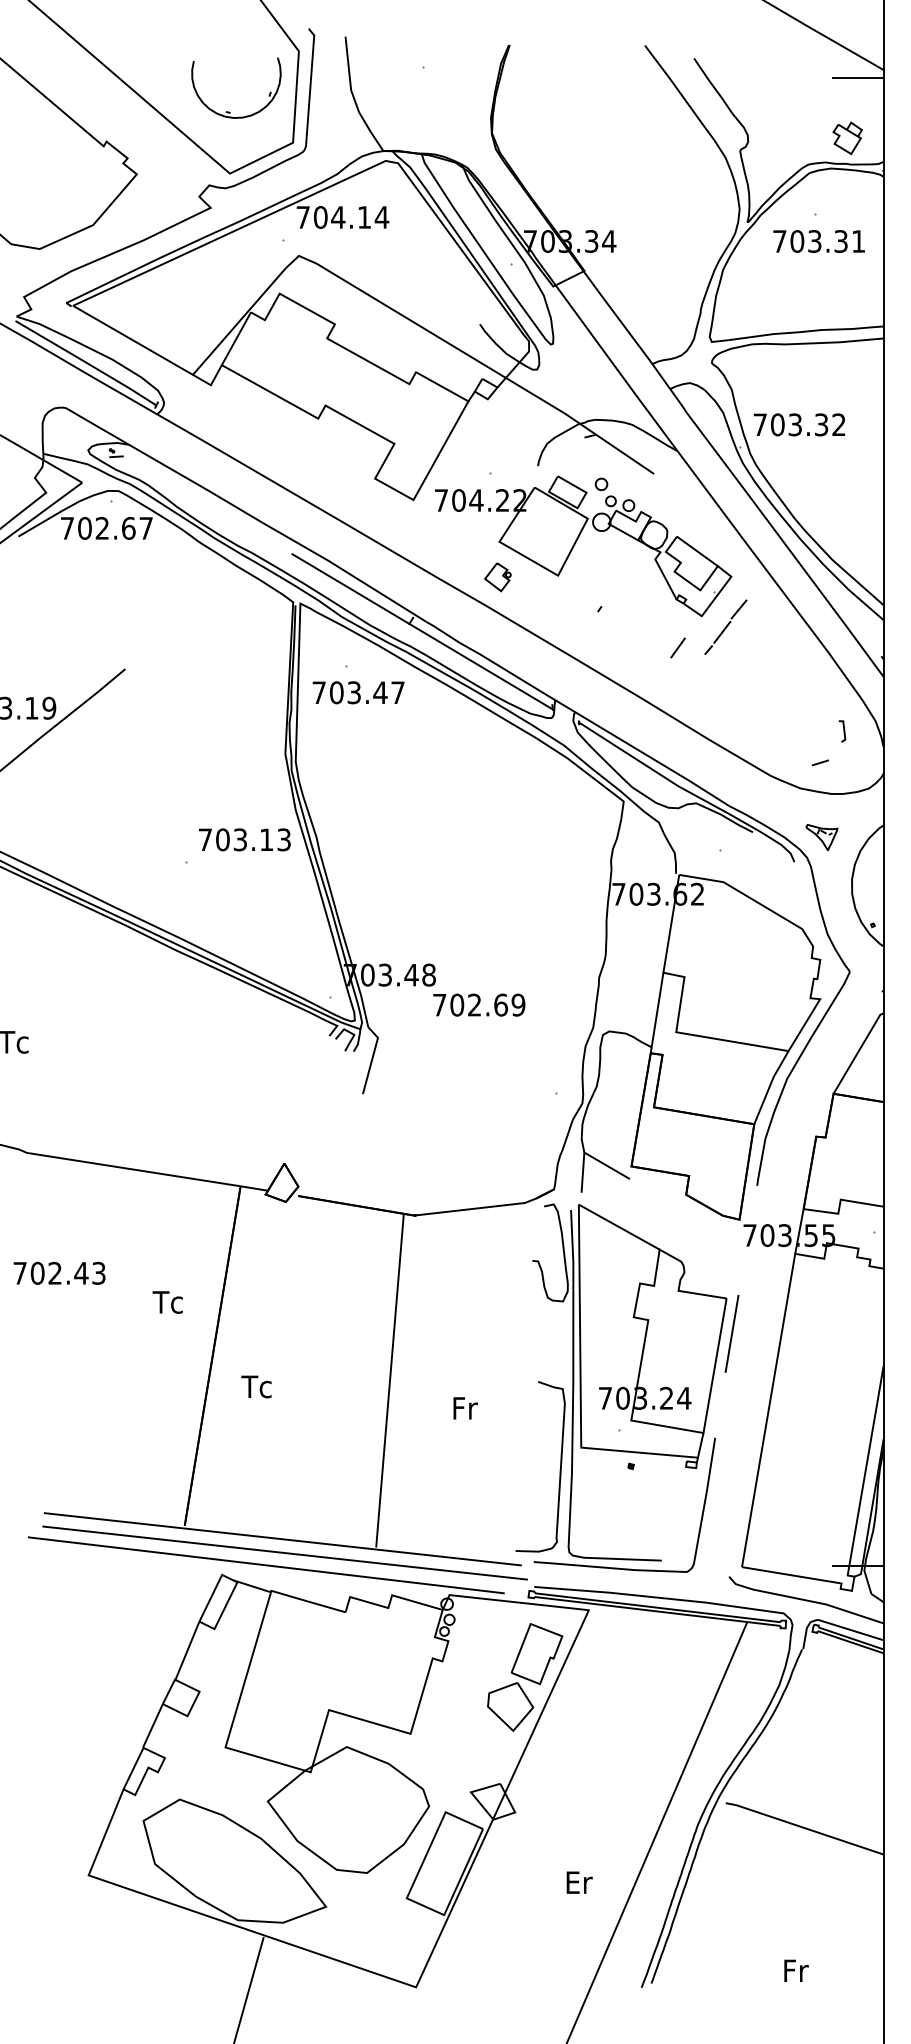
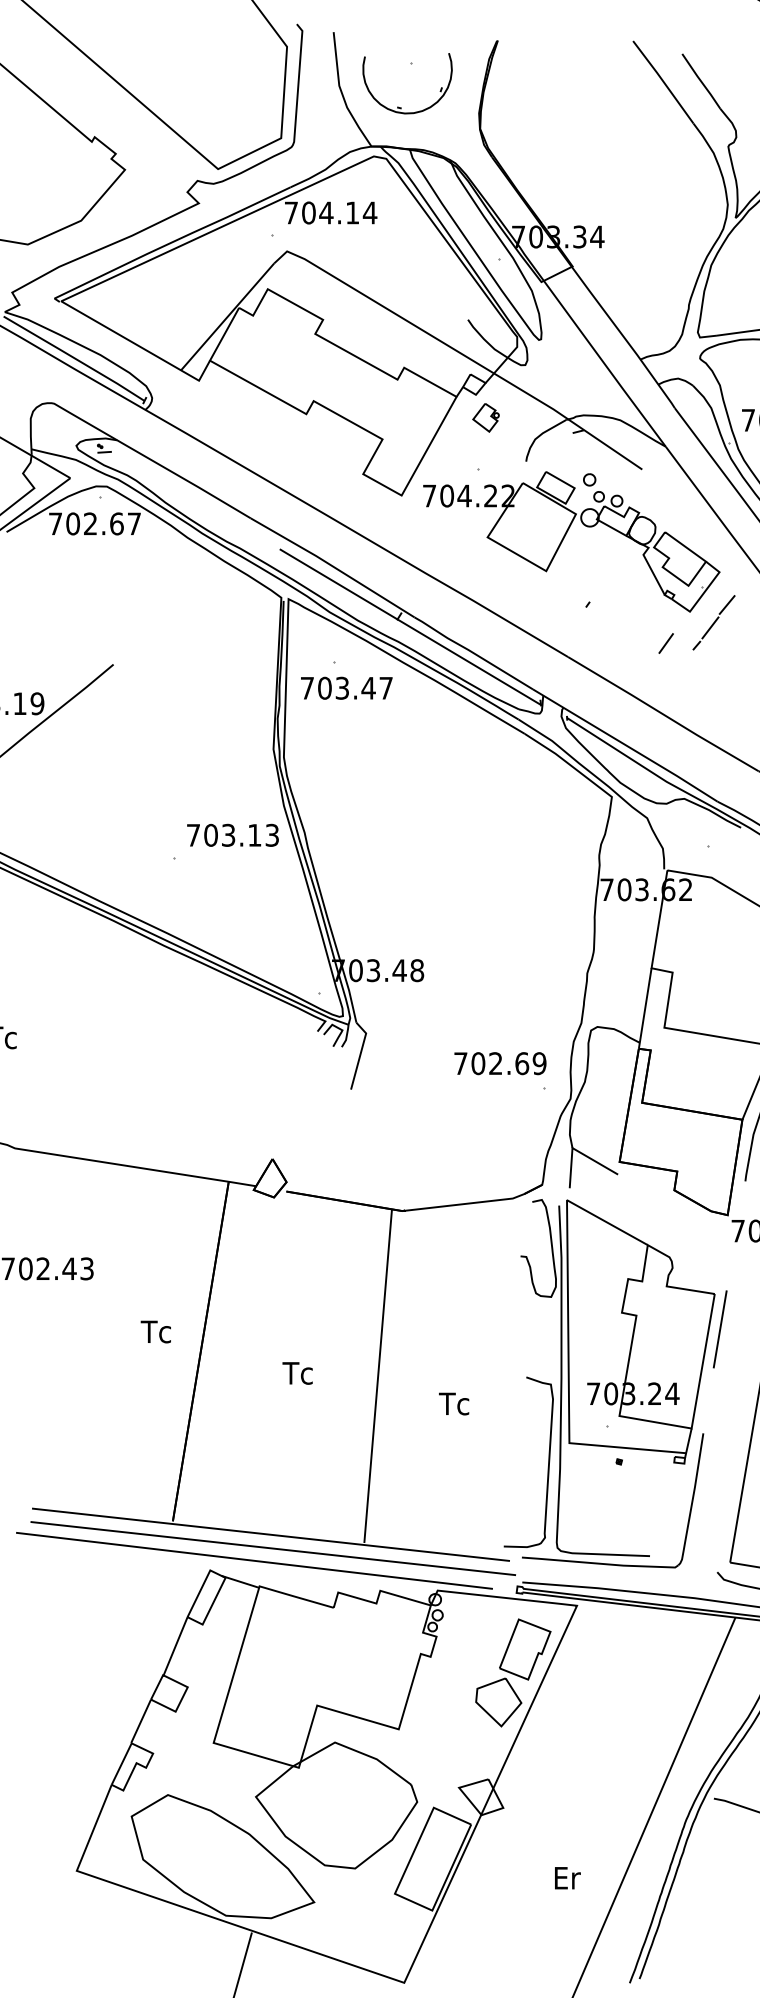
part: (229, 111) -> (400, 107), moved
part: (497, 577) -> (485, 418), moved
text: (479, 1004) -> (500, 1063), moved
text: (167, 1302) -> (155, 1332), moved
text: (256, 1386) -> (297, 1373), moved
text: (465, 1408) -> (453, 1404), Fr -> Tc

